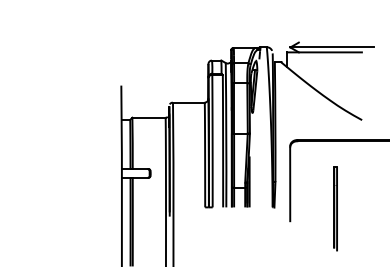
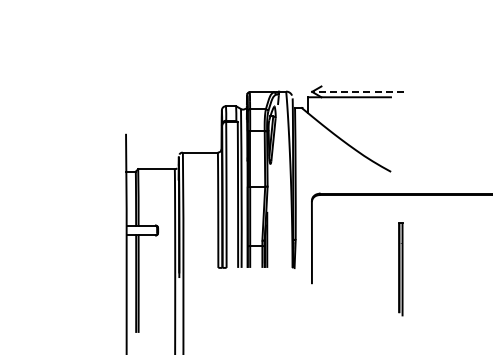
line: (331, 47) -> (357, 91), solid -> dashed
part: (335, 208) -> (400, 269), moved

